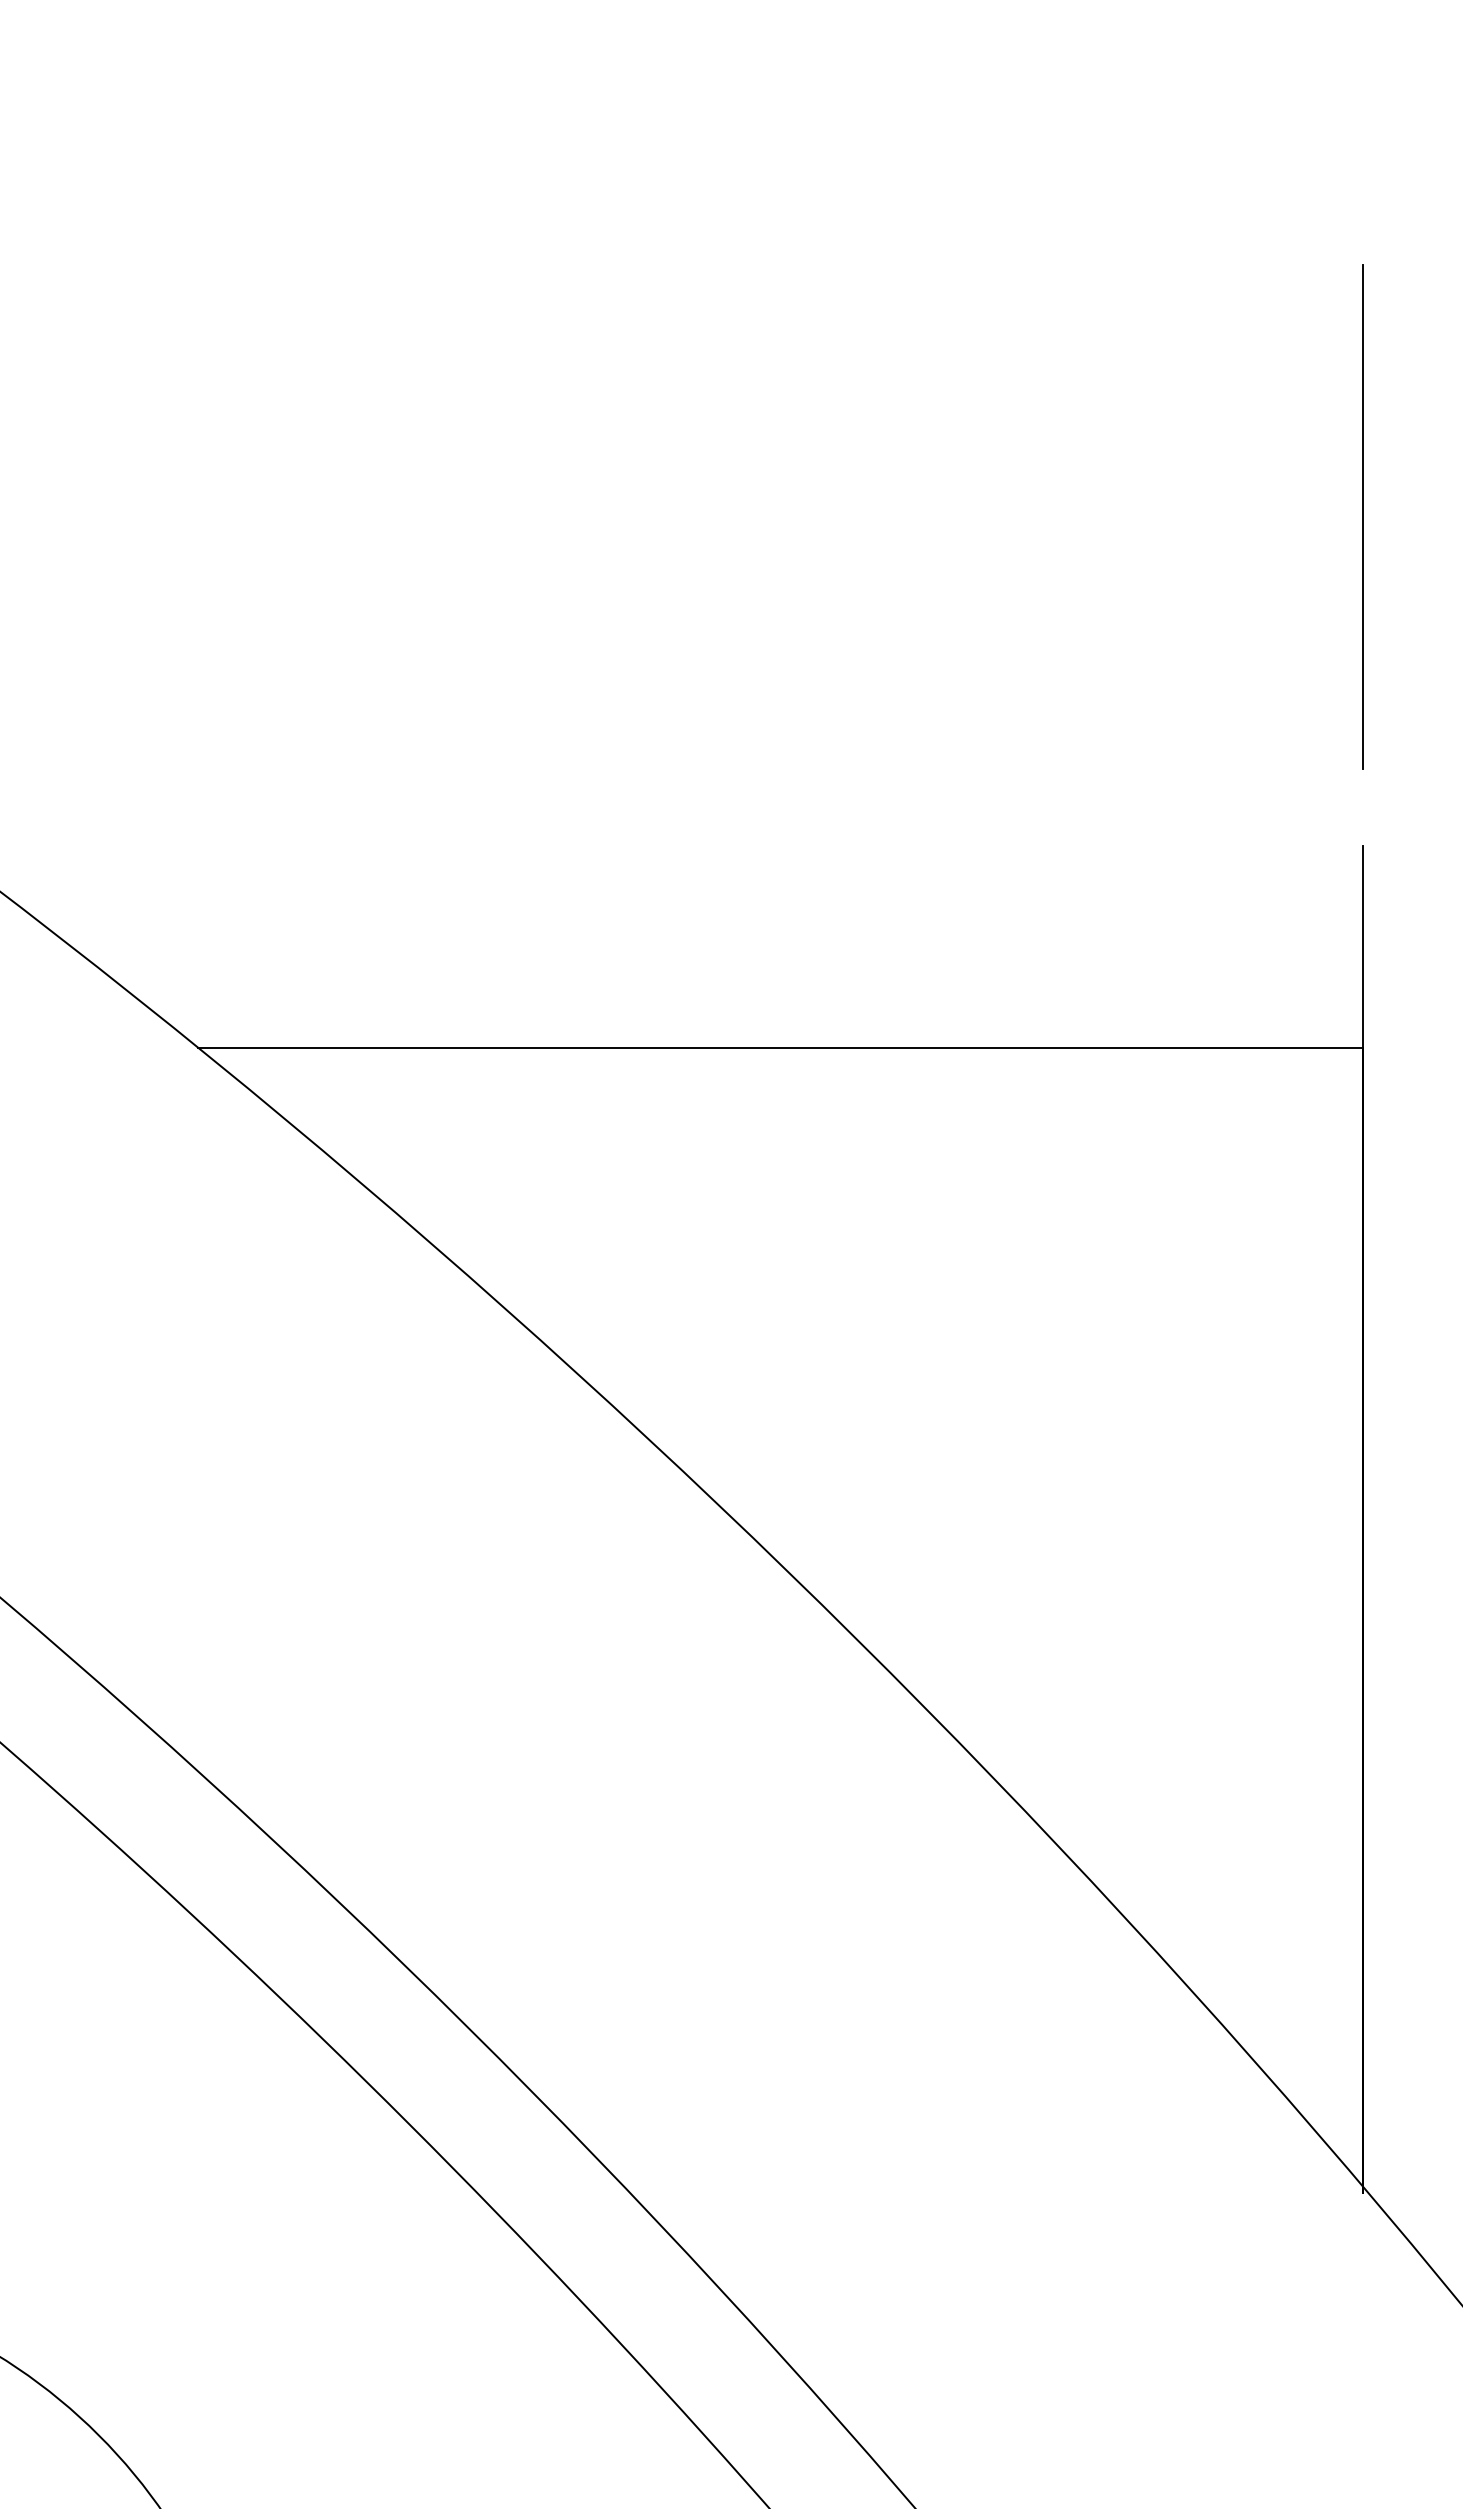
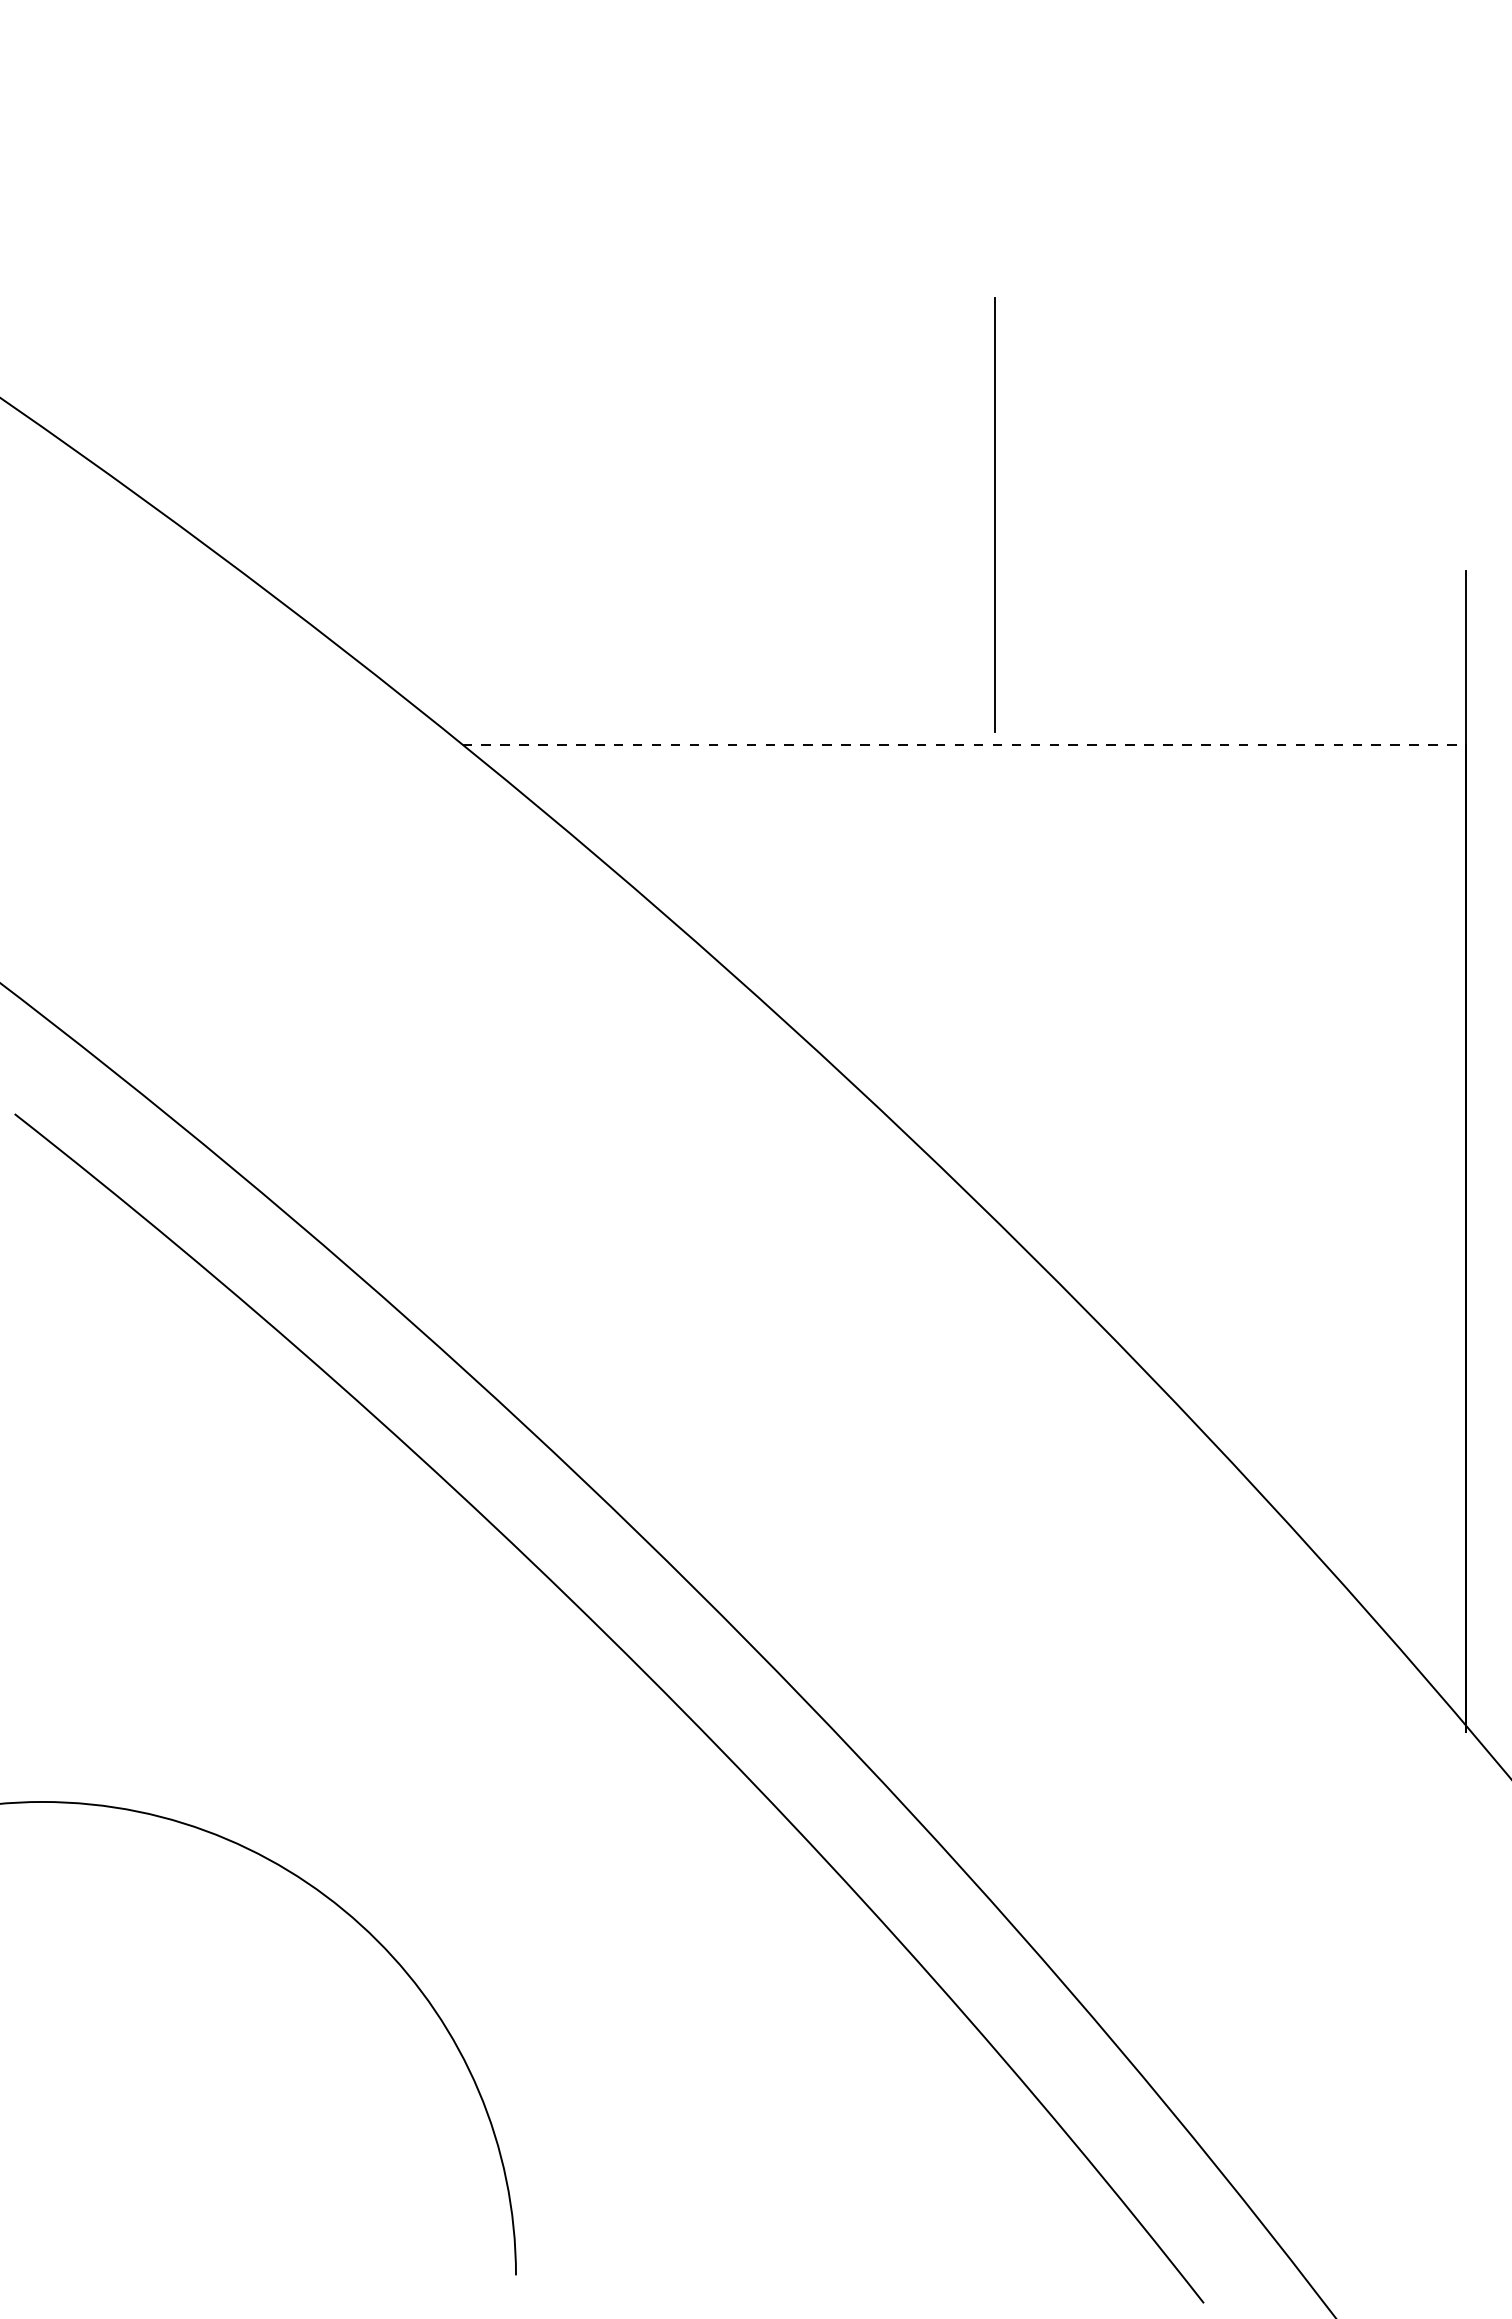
line: (1361, 516) -> (994, 514), moved
line: (780, 1048) -> (964, 745), solid -> dashed

